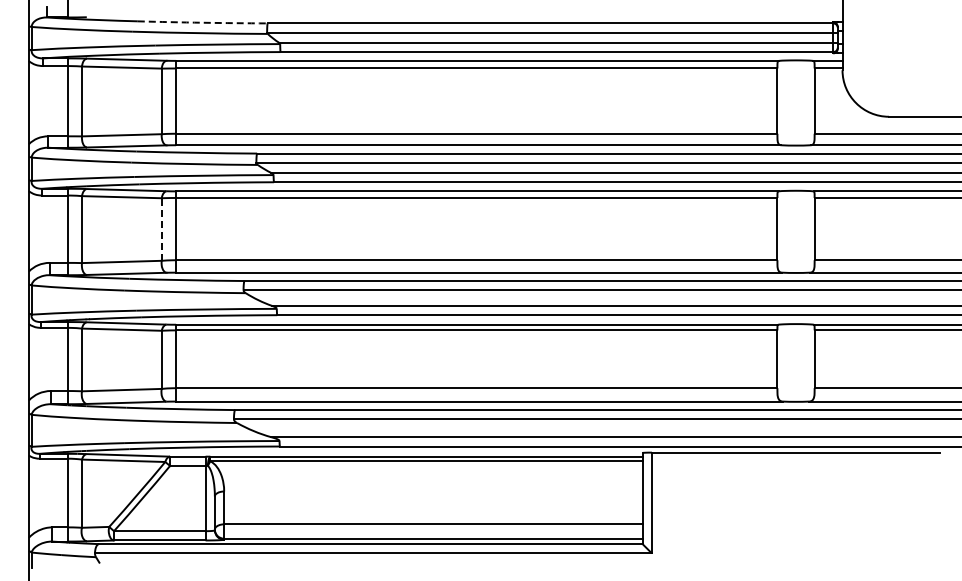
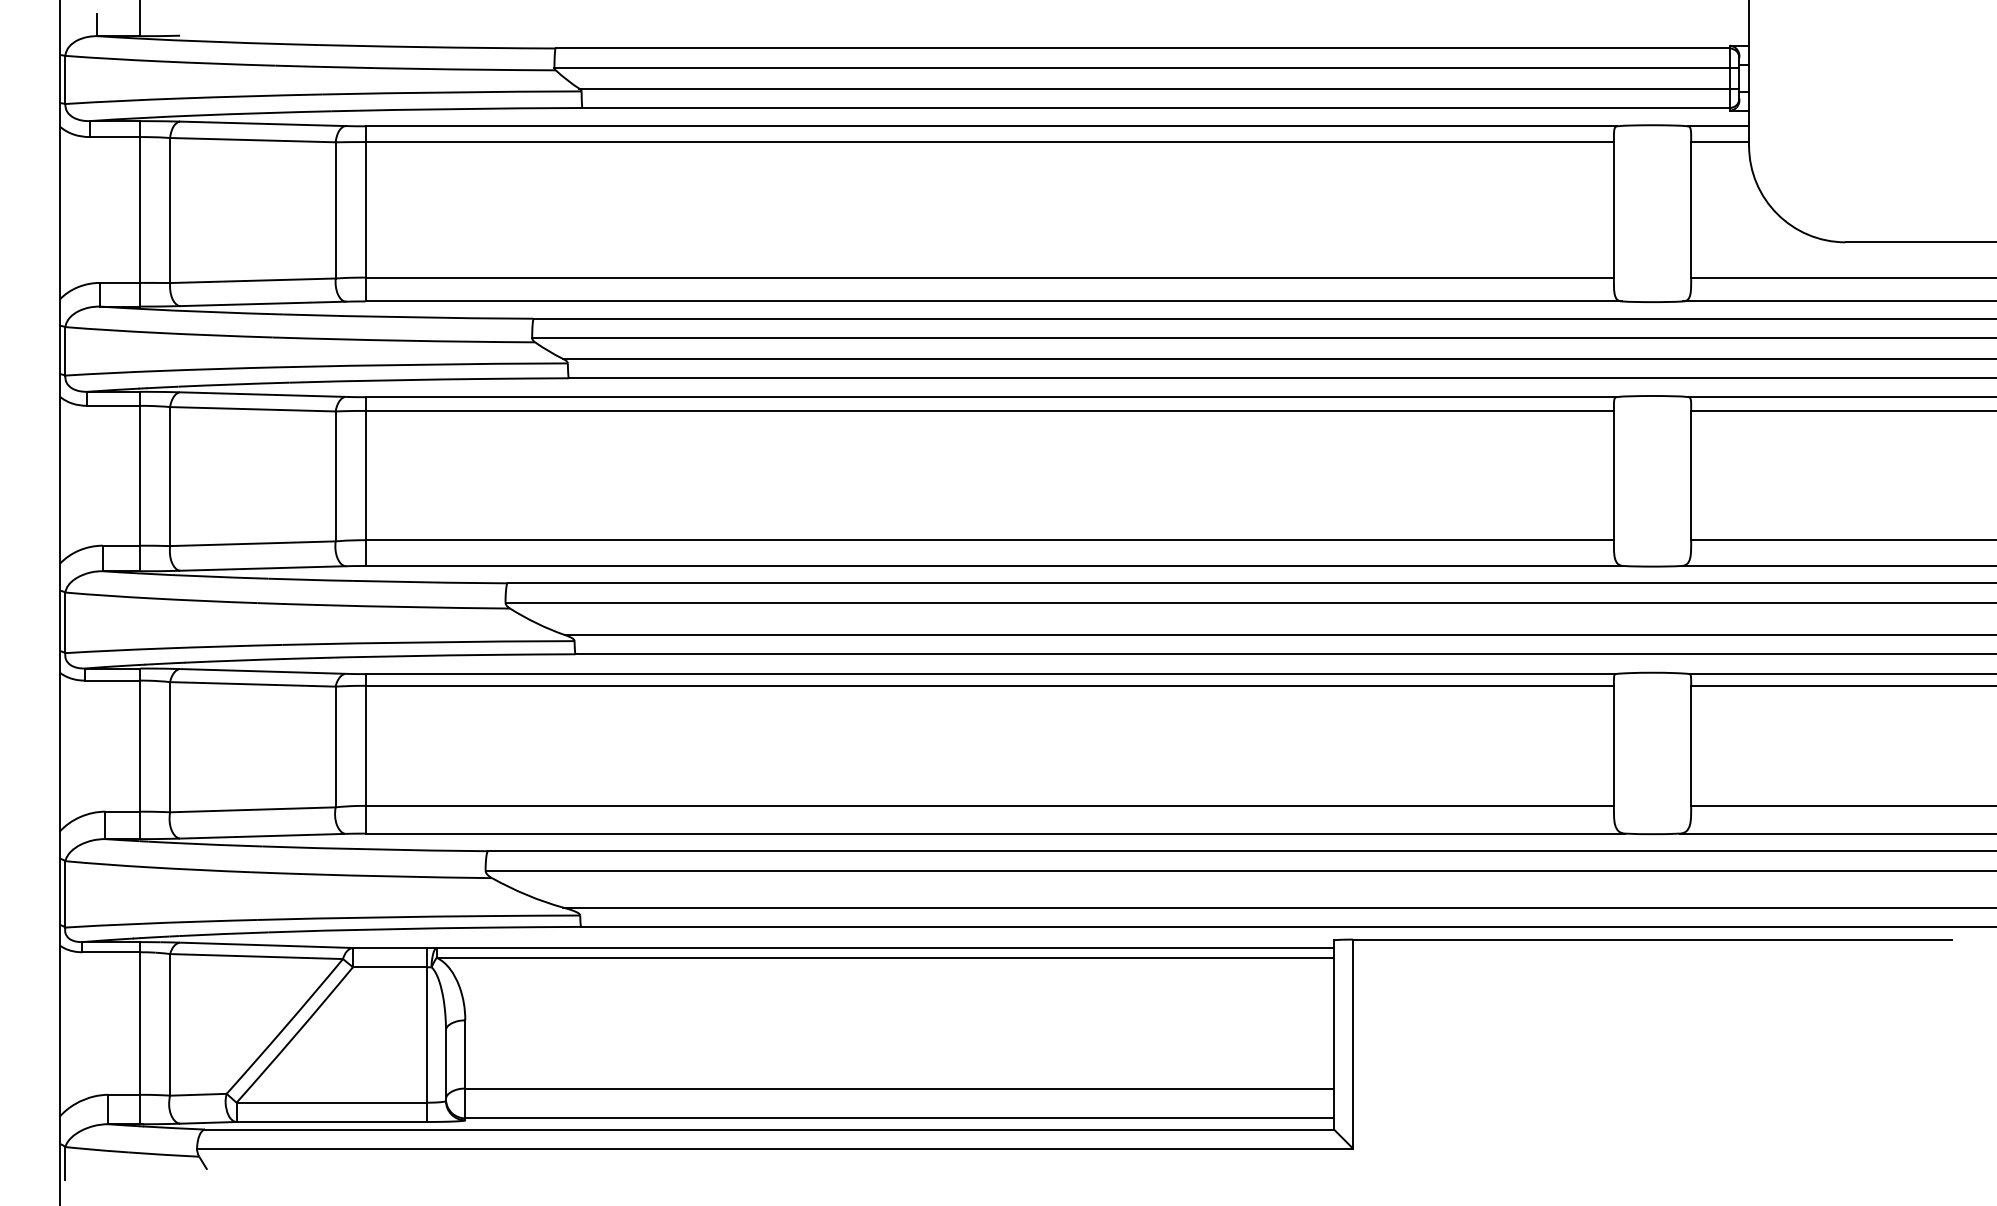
arc: (202, 22) -> (420, 46), dashed -> solid
line: (161, 229) -> (335, 476), dashed -> solid

